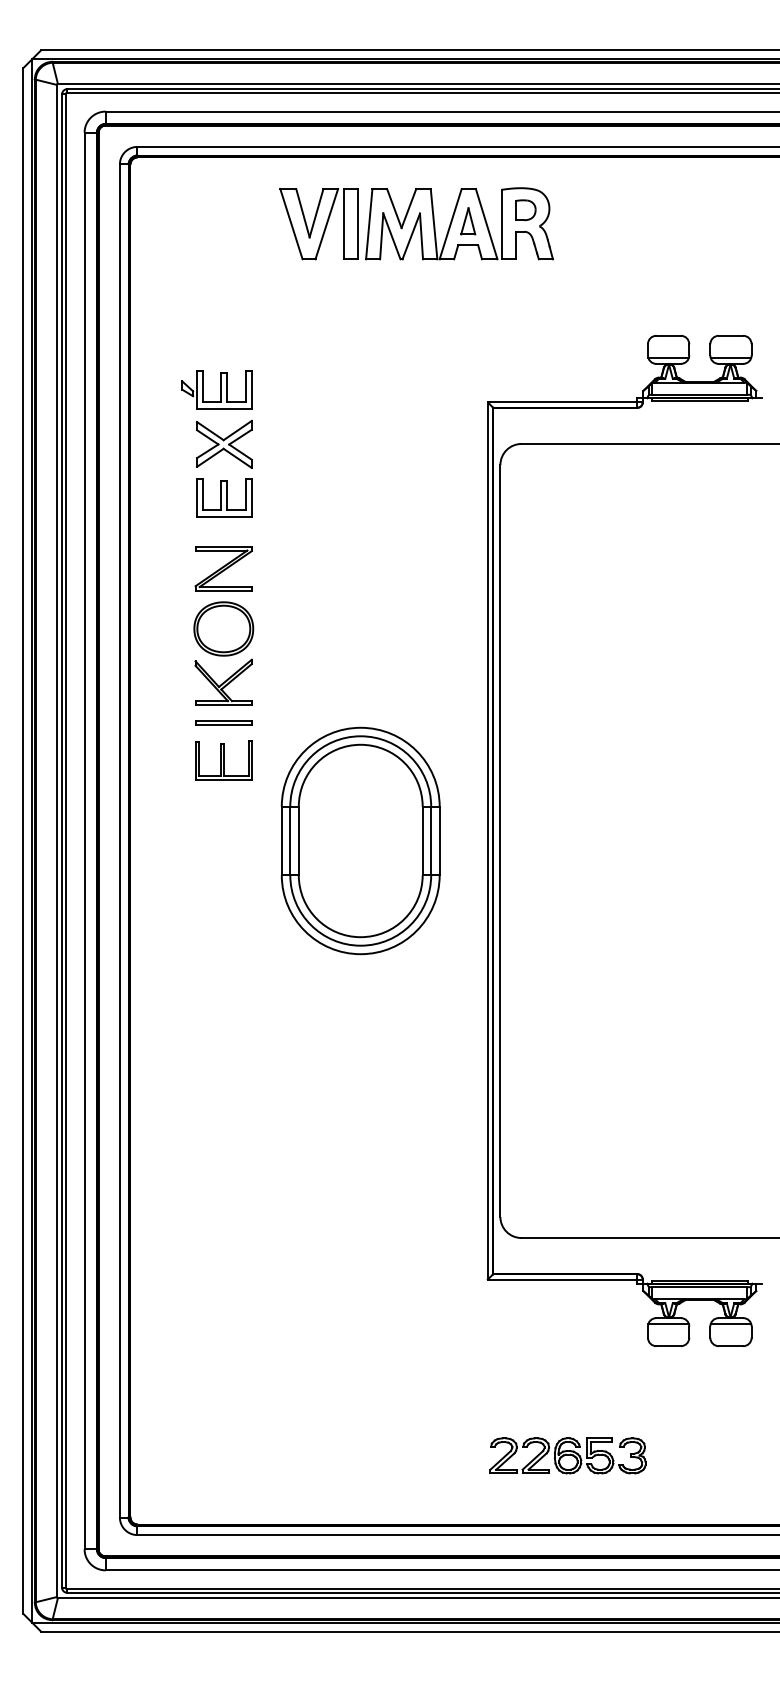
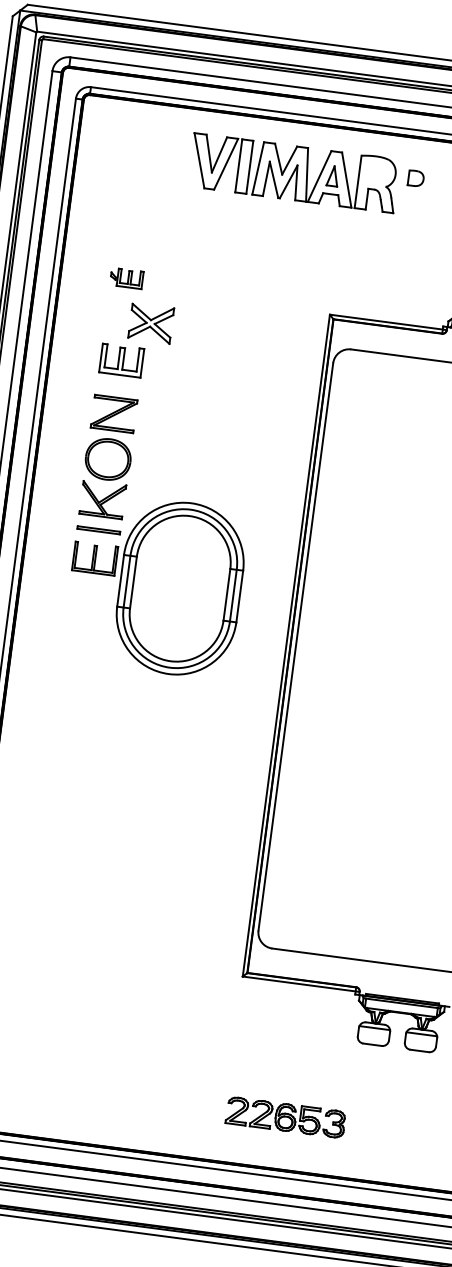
part: (525, 210) -> (415, 178), moved
part: (216, 389) -> (126, 278), size x0.6
part: (224, 444) -> (151, 323), moved
part: (360, 840) -> (180, 588), moved

